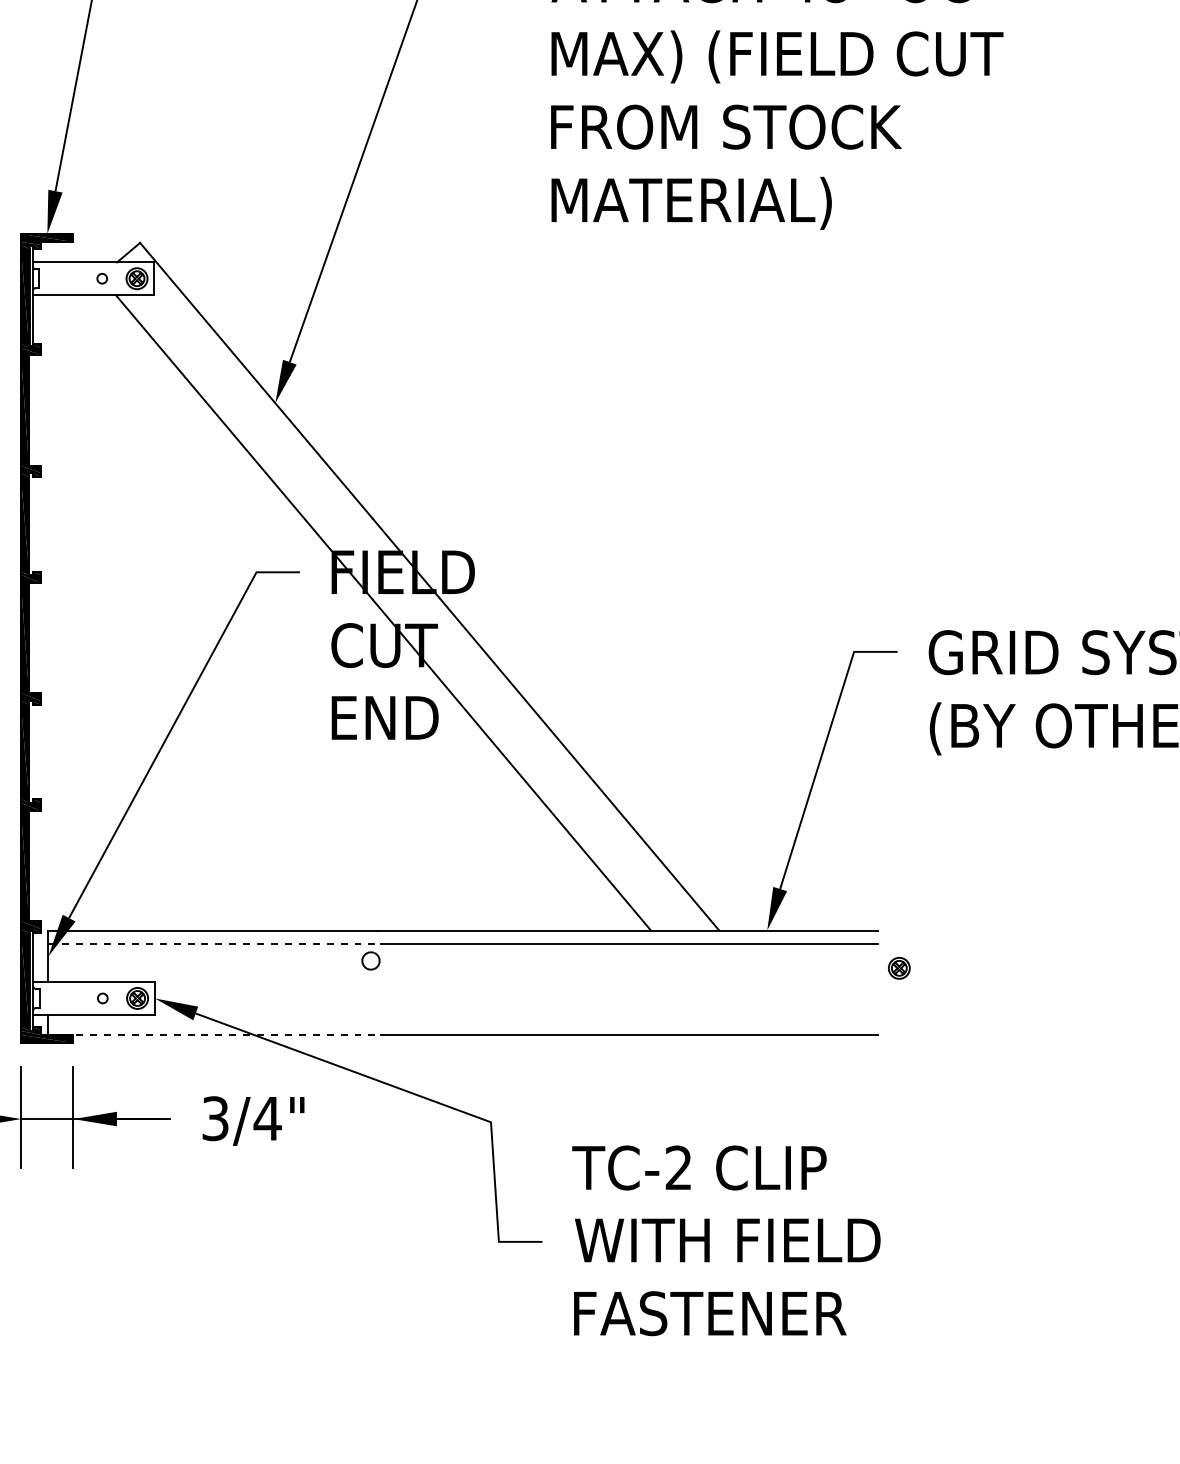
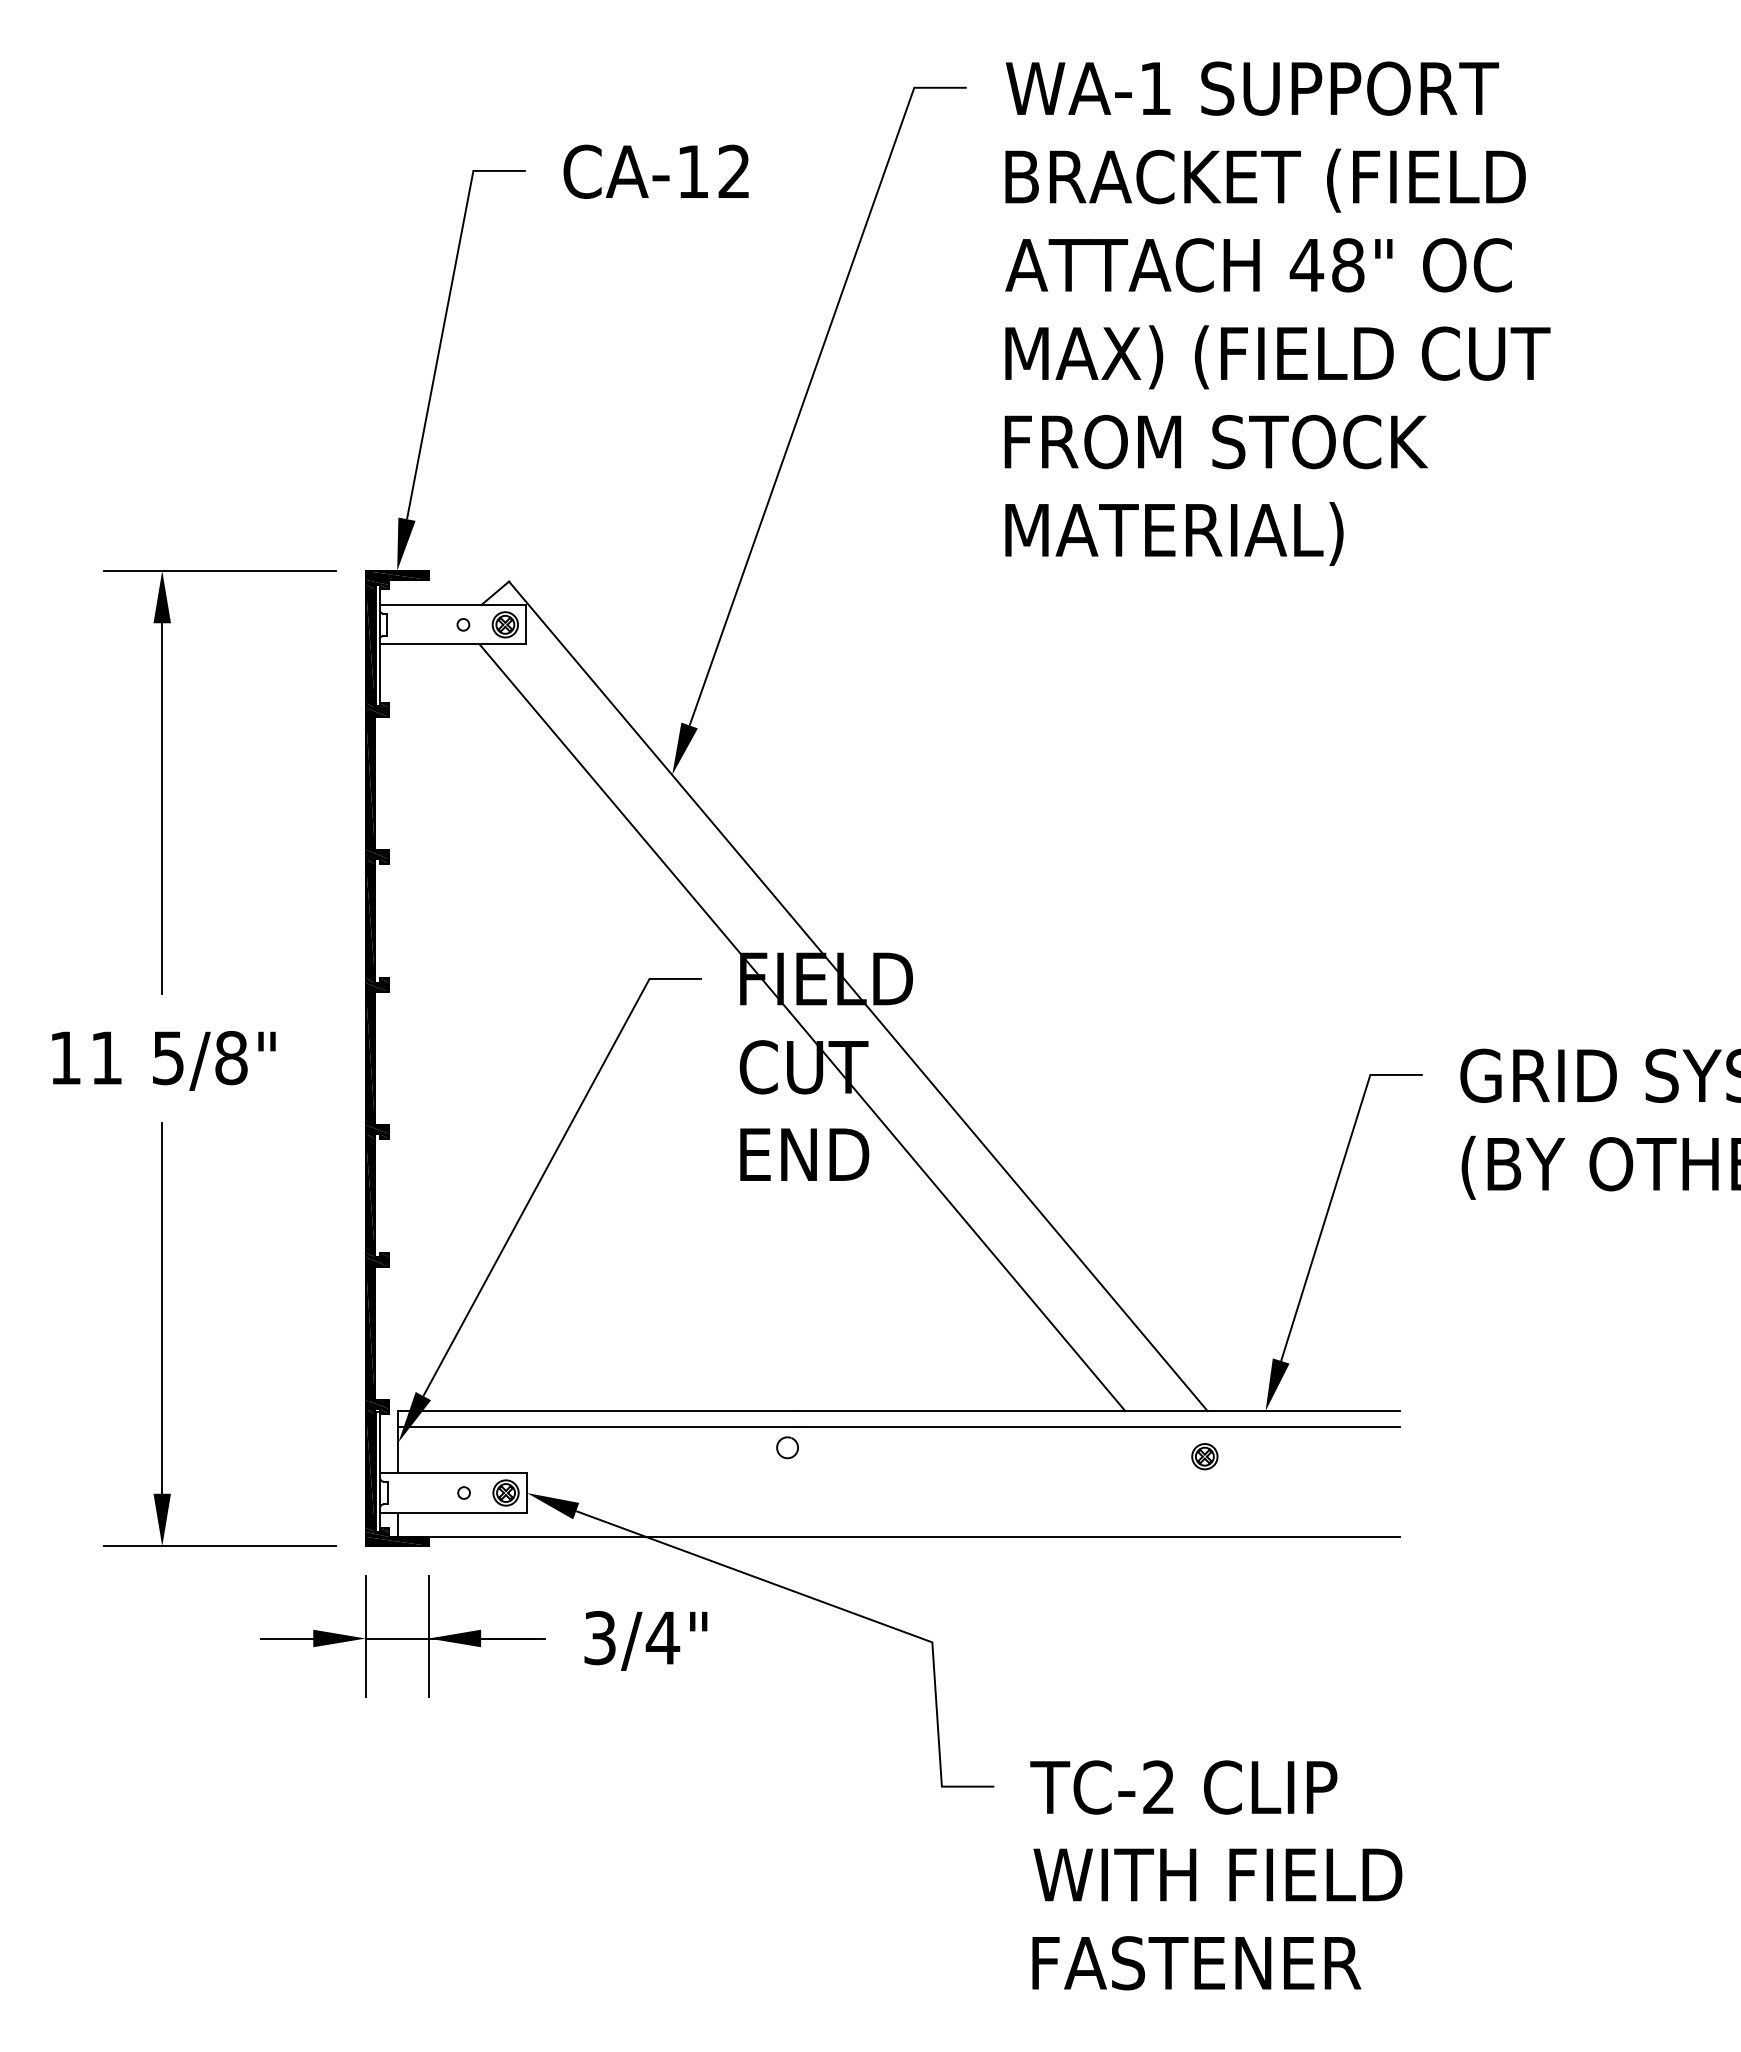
line: (215, 943) -> (599, 1426), dashed -> solid
part: (899, 968) -> (1204, 1456), moved
line: (215, 1035) -> (599, 1537), dashed -> solid
text: (726, 1240) -> (1216, 1875), moved

